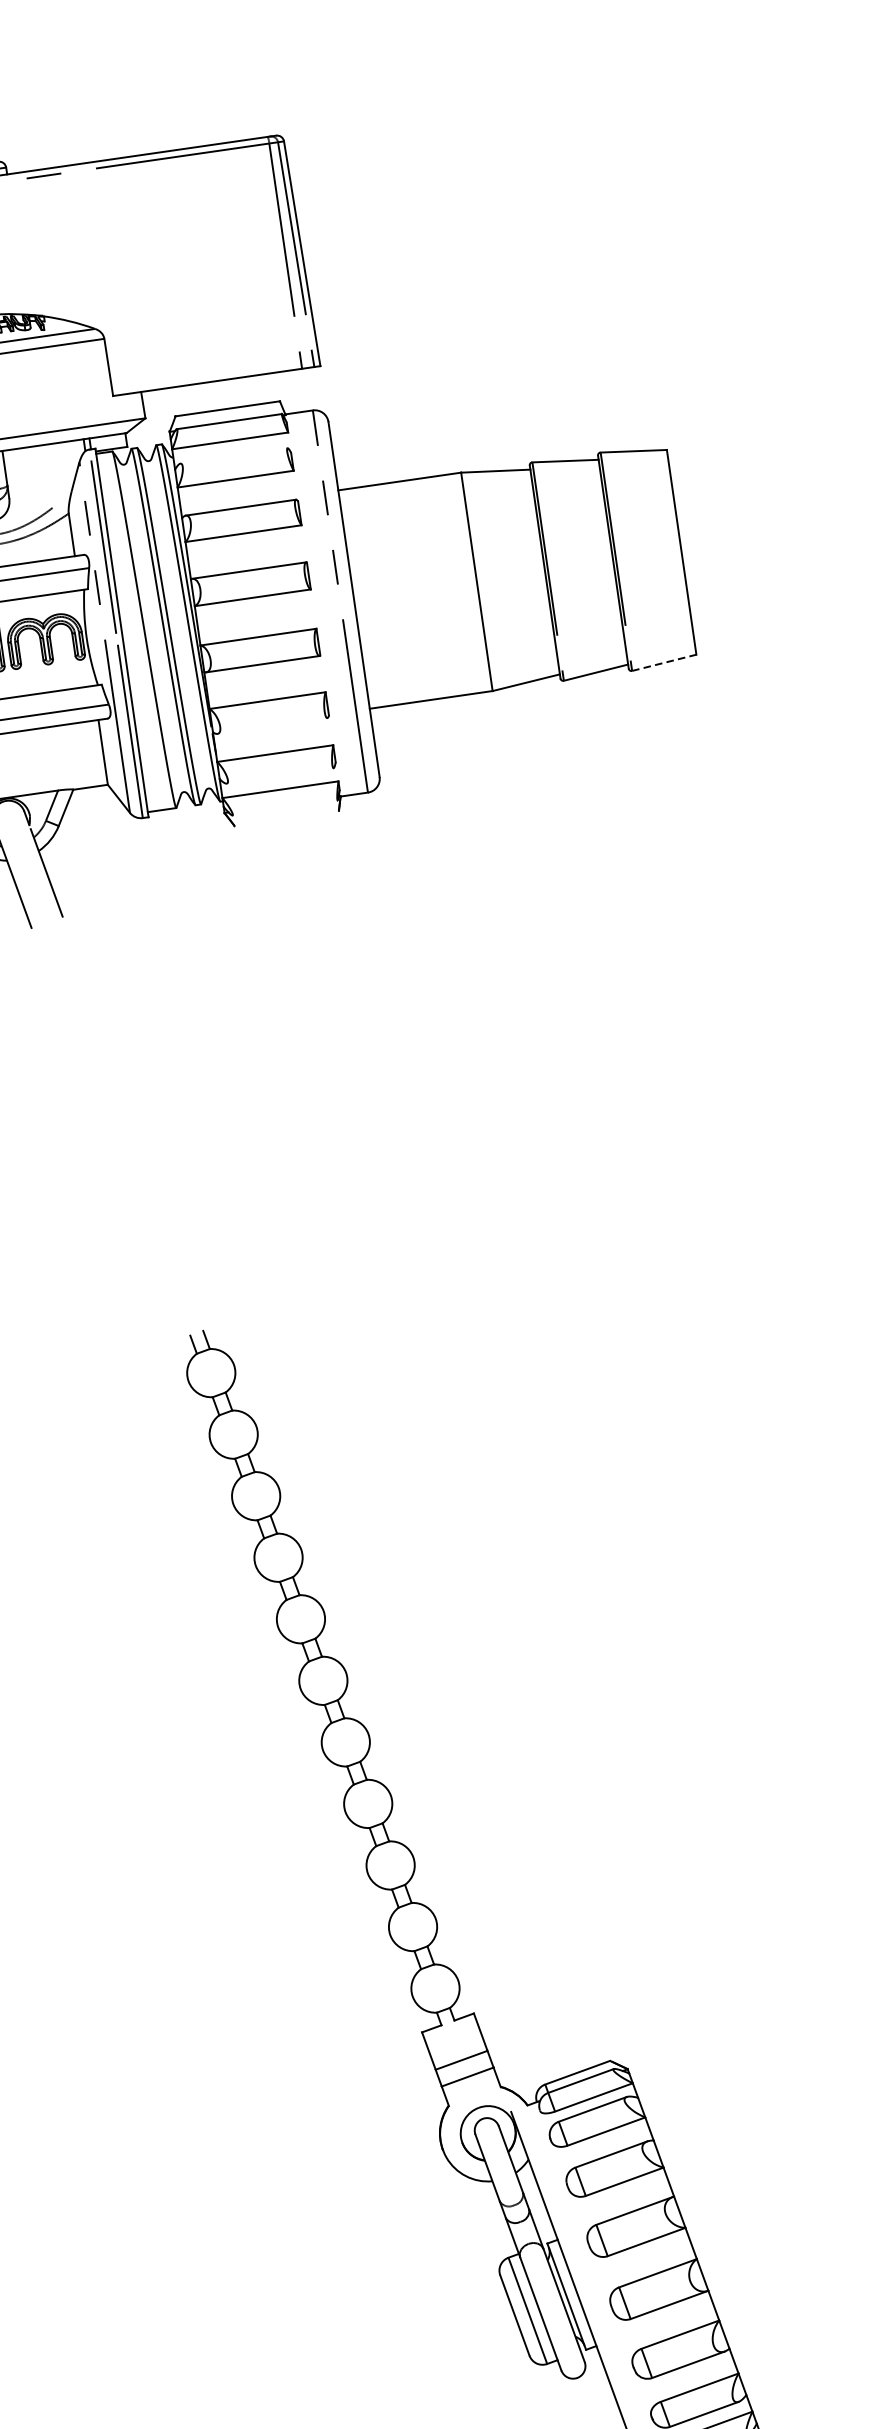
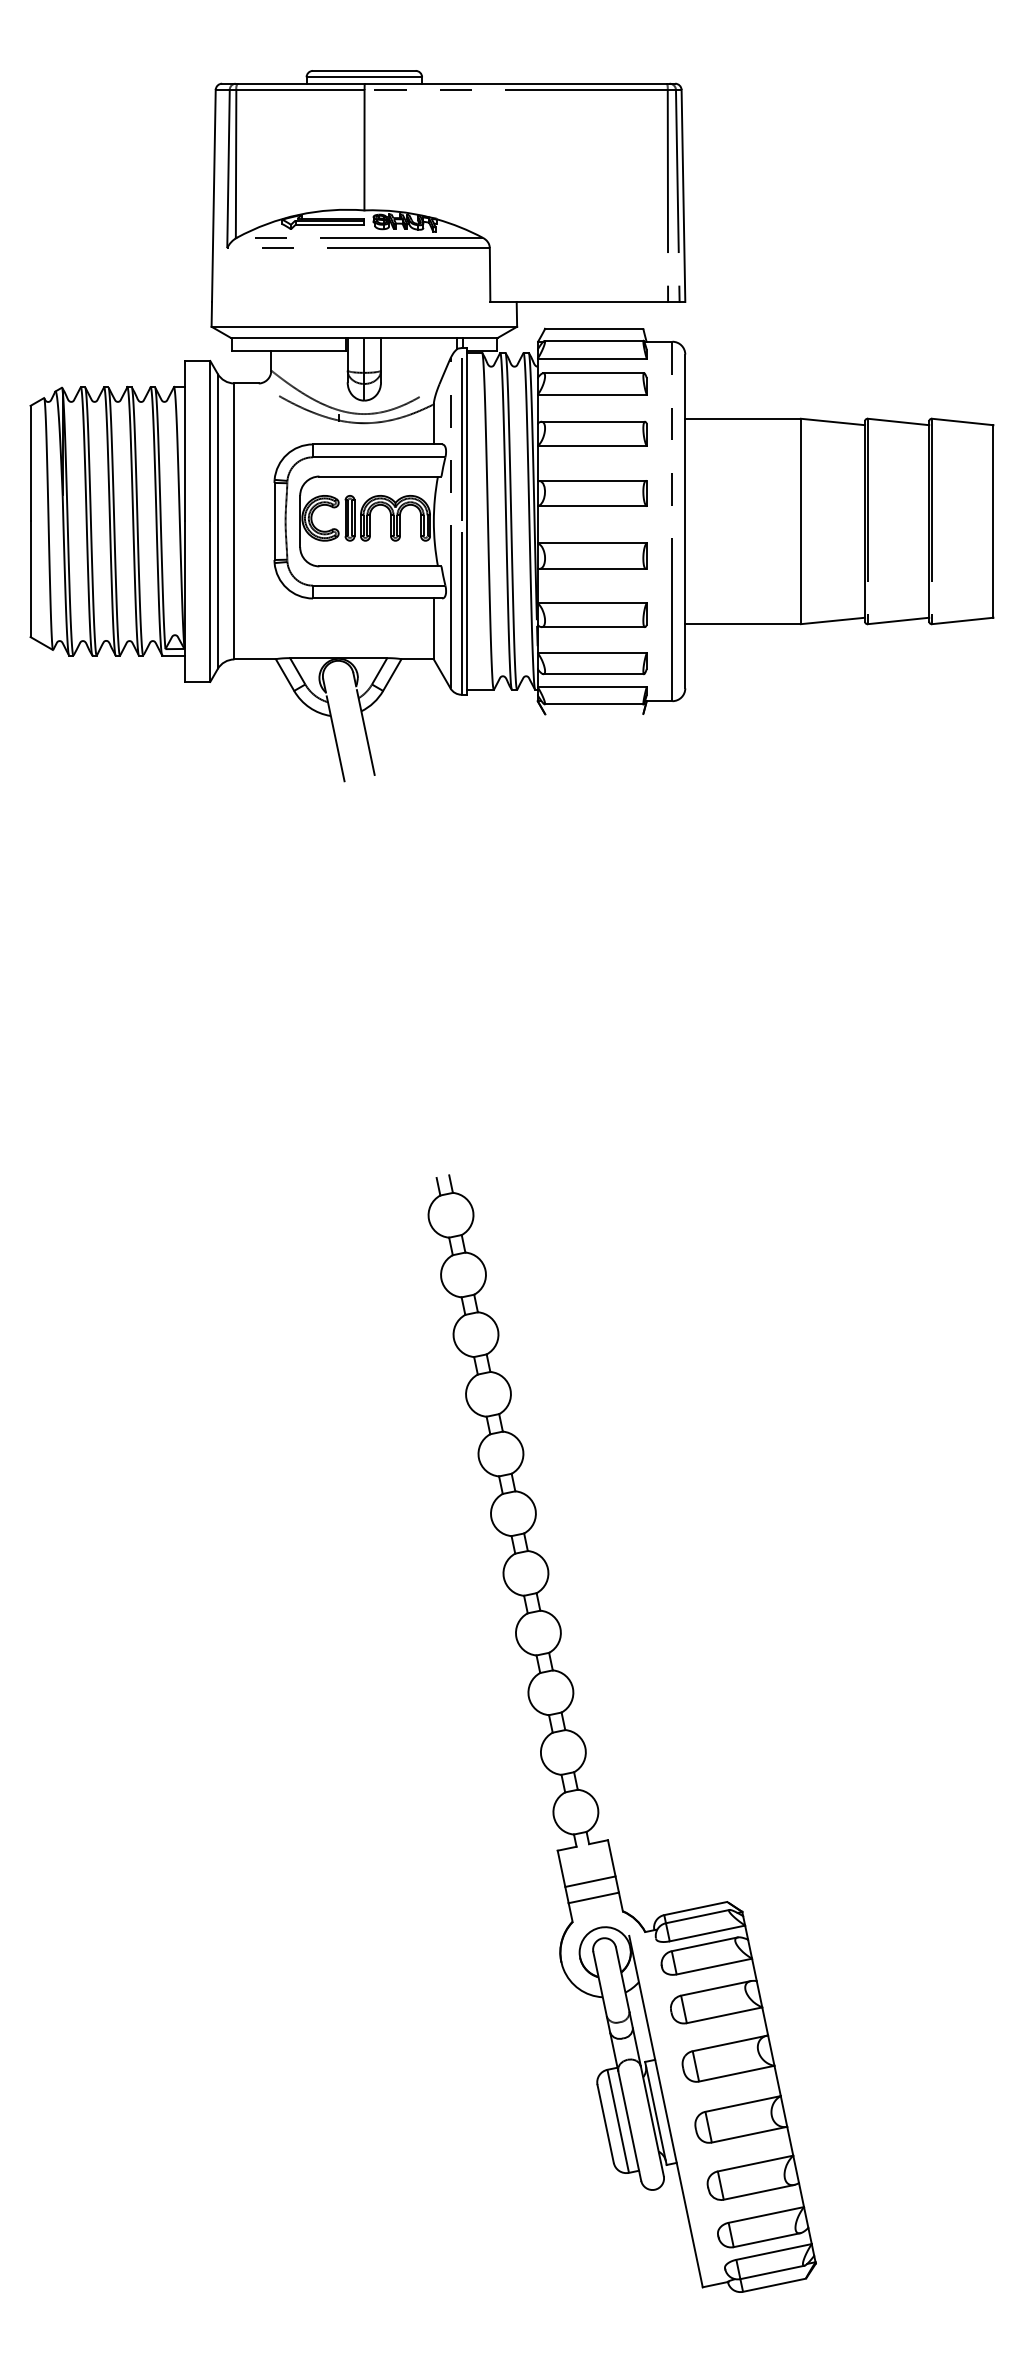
line: (233, 456) -> (593, 373), added
line: (663, 662) -> (962, 620), dashed -> solid
line: (271, 726) -> (592, 627), added
line: (279, 776) -> (593, 674), added
line: (284, 808) -> (593, 704), added

